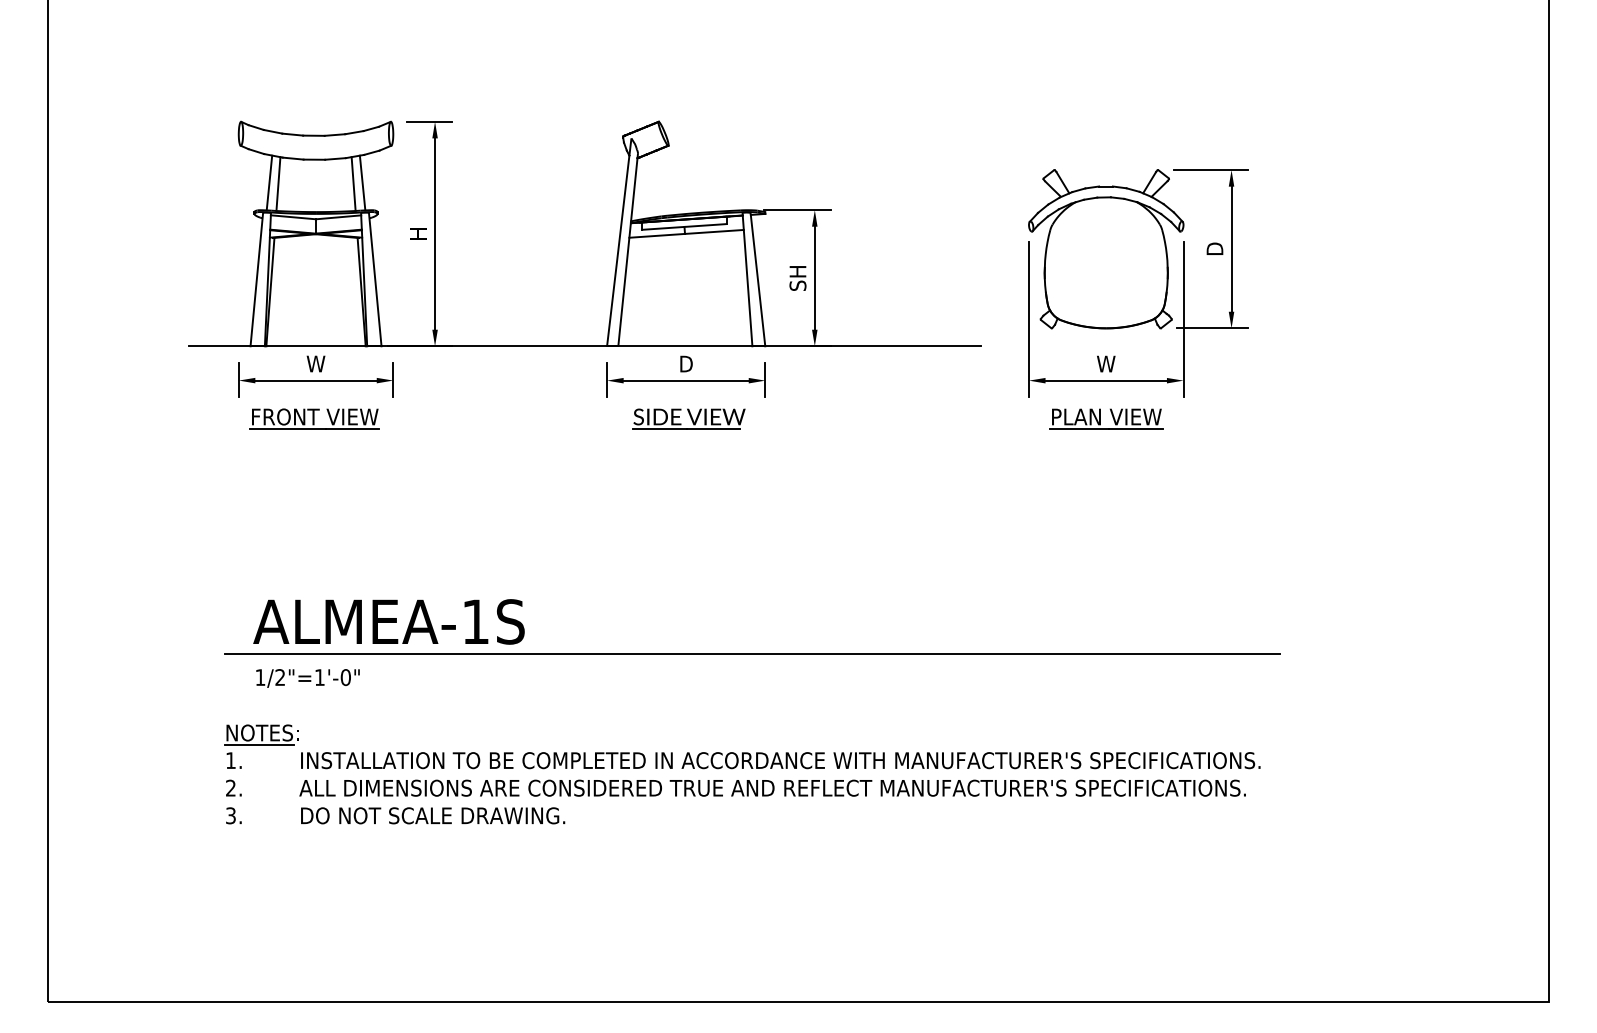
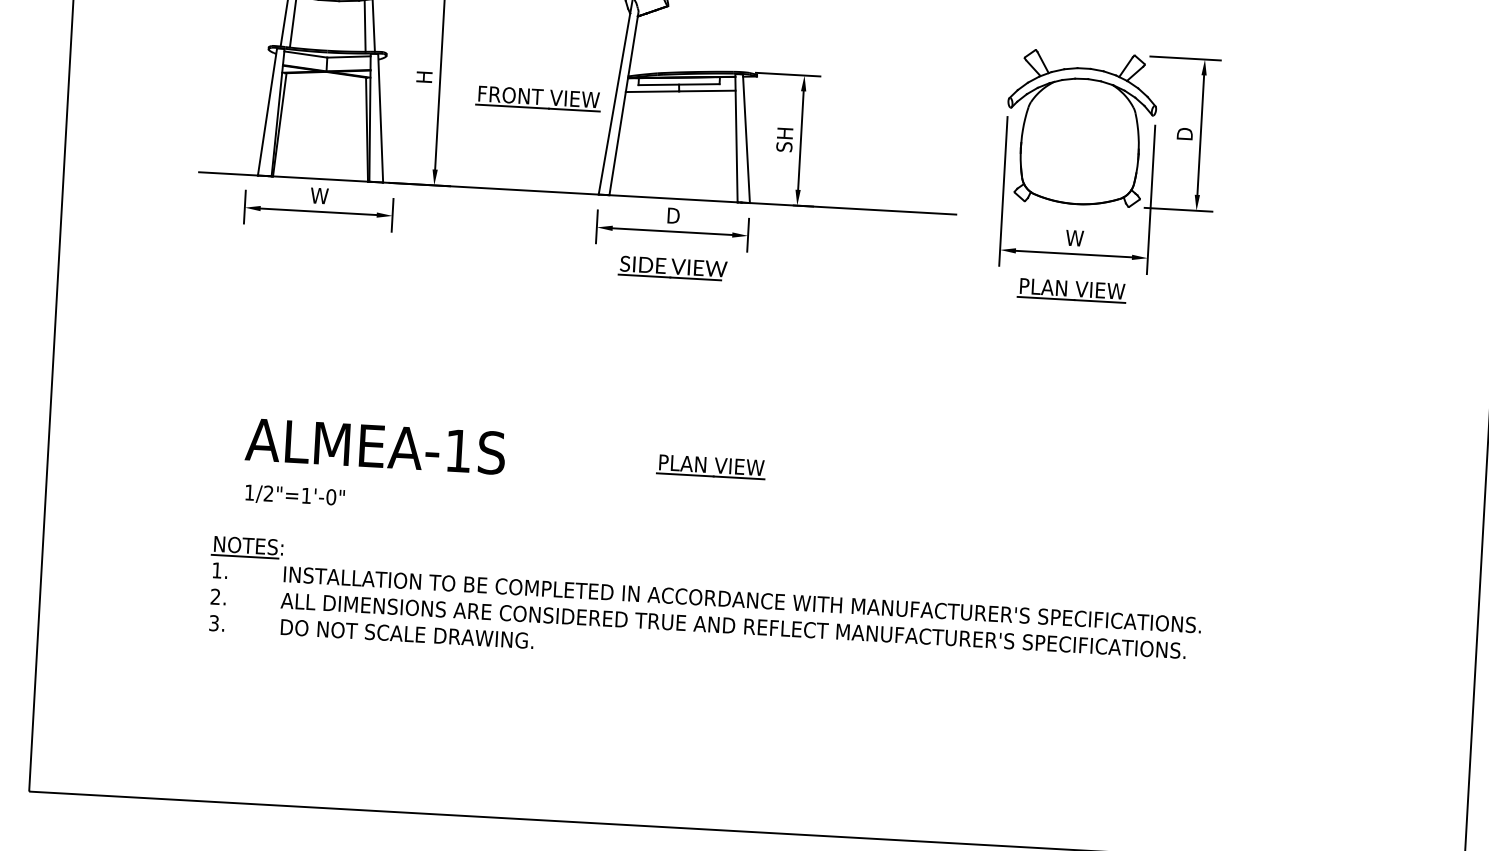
part: (314, 418) -> (538, 98), moved
part: (740, 623) -> (711, 466), added
line: (751, 654) -> (720, 496), removed

